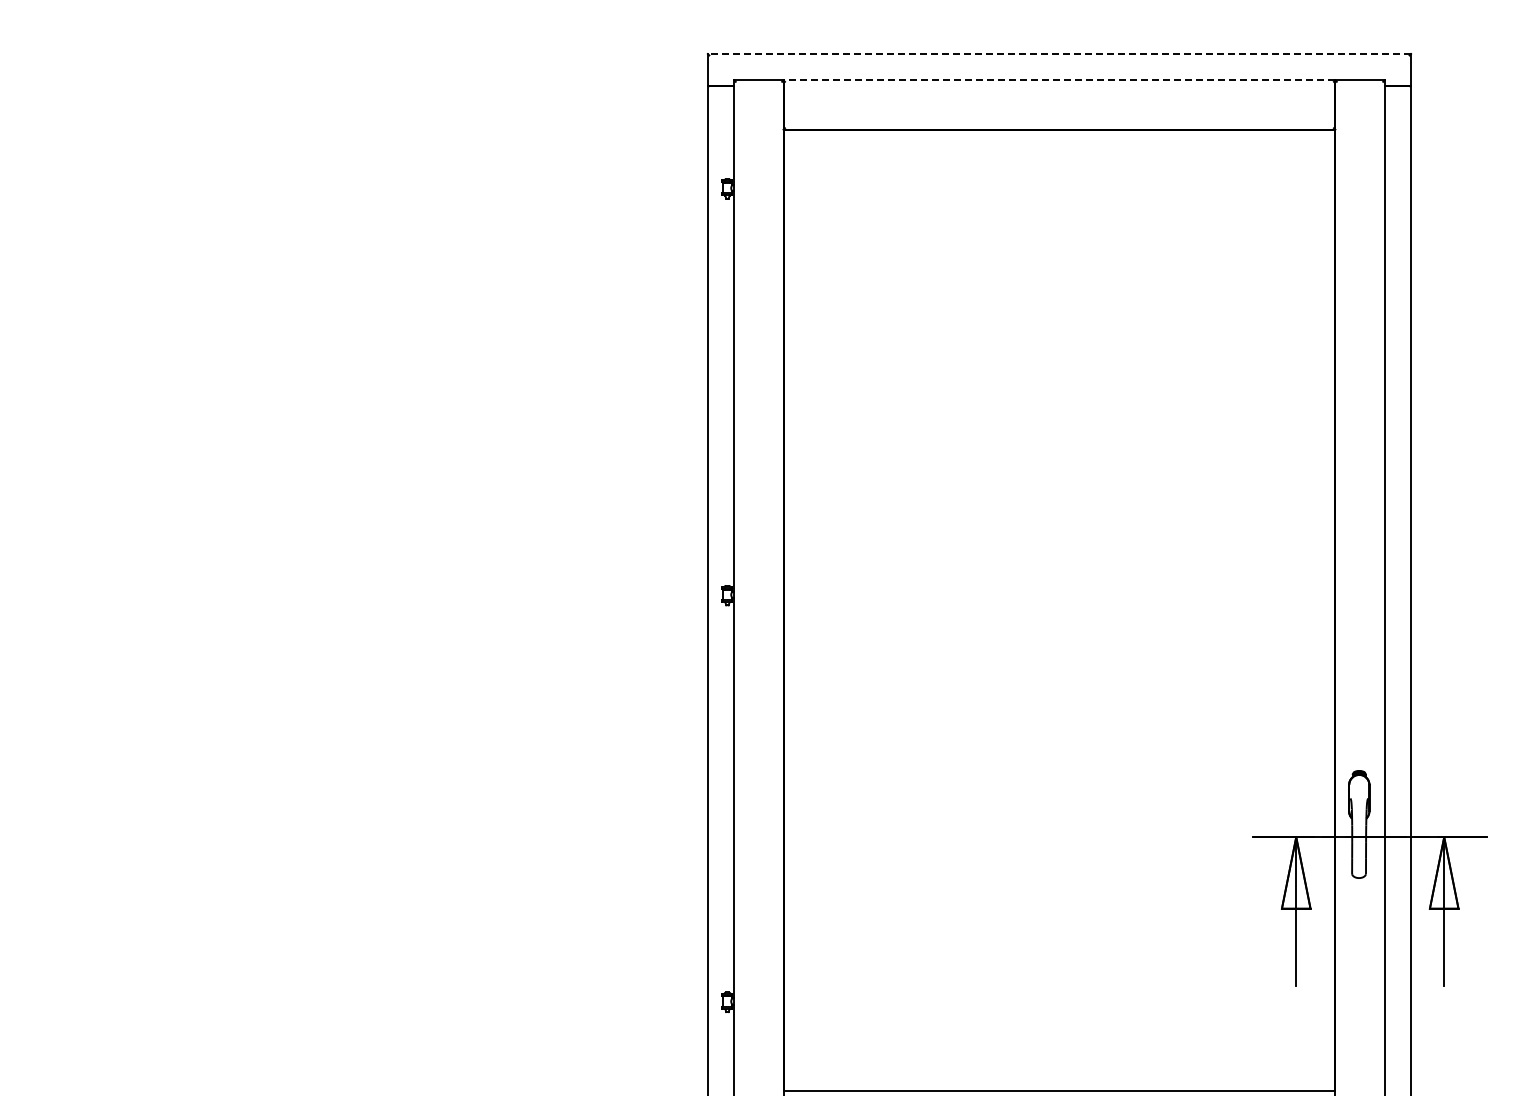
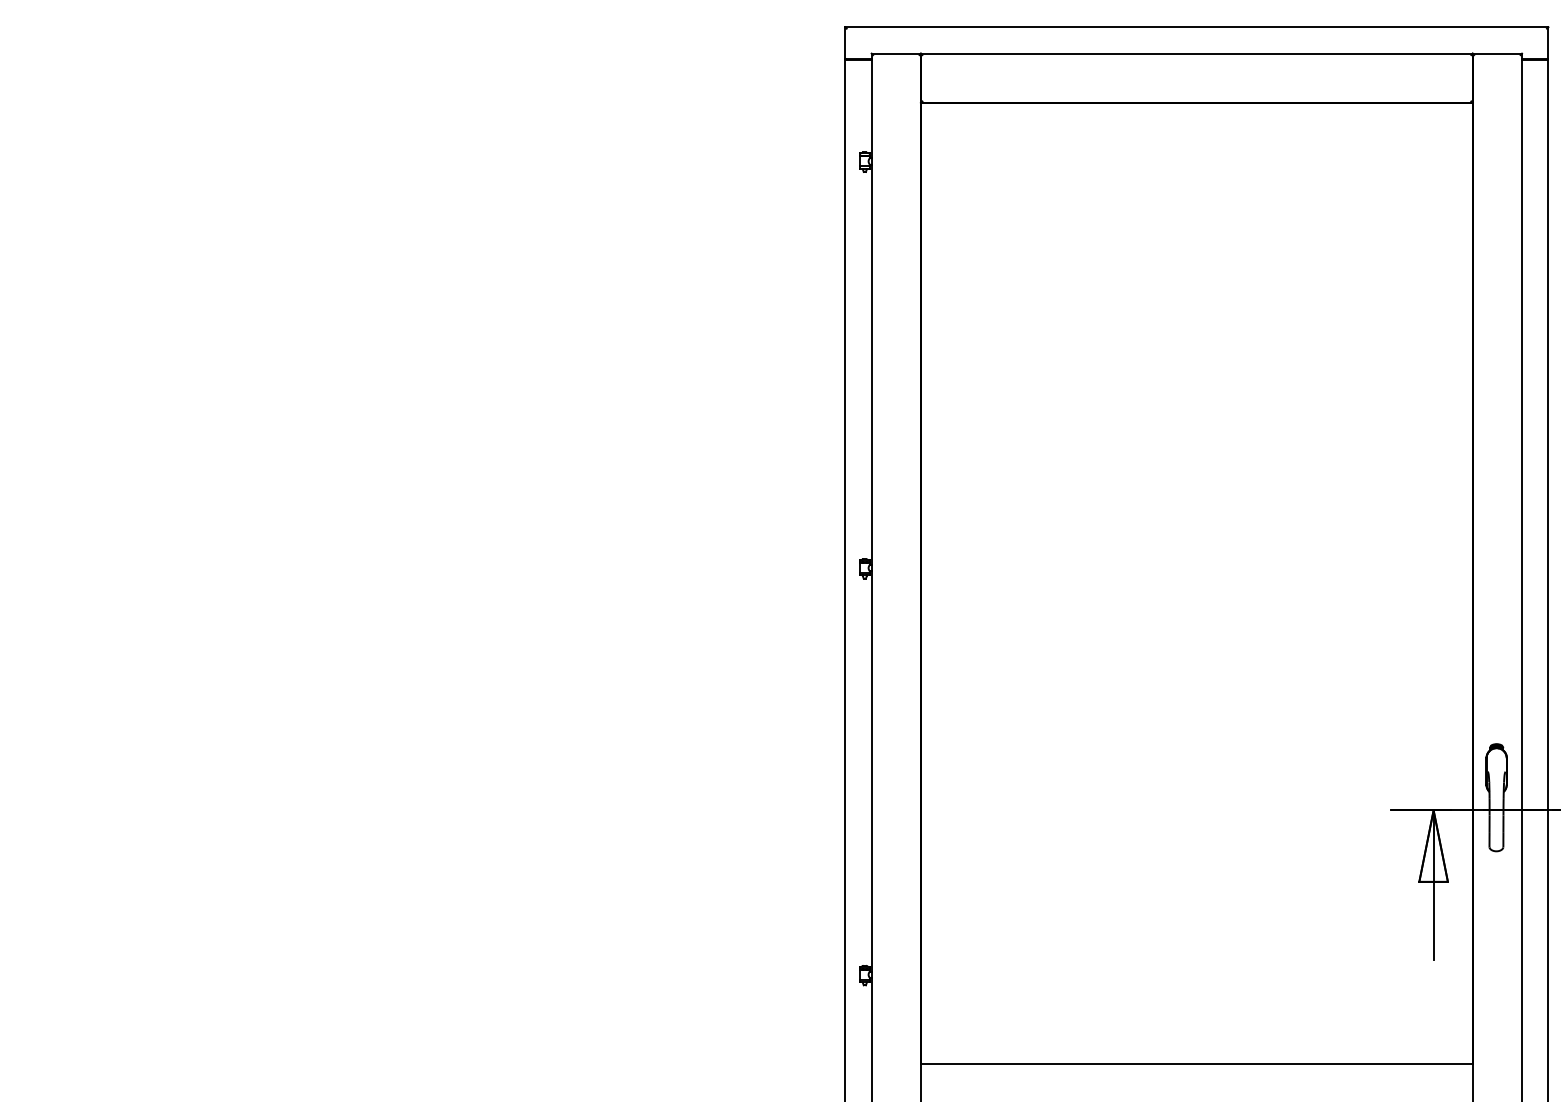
line: (1059, 54) -> (1196, 27), dashed -> solid
line: (1059, 80) -> (1196, 53), dashed -> solid

